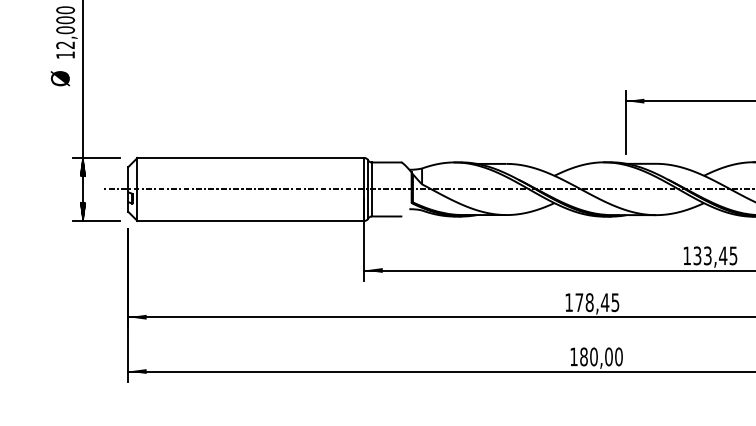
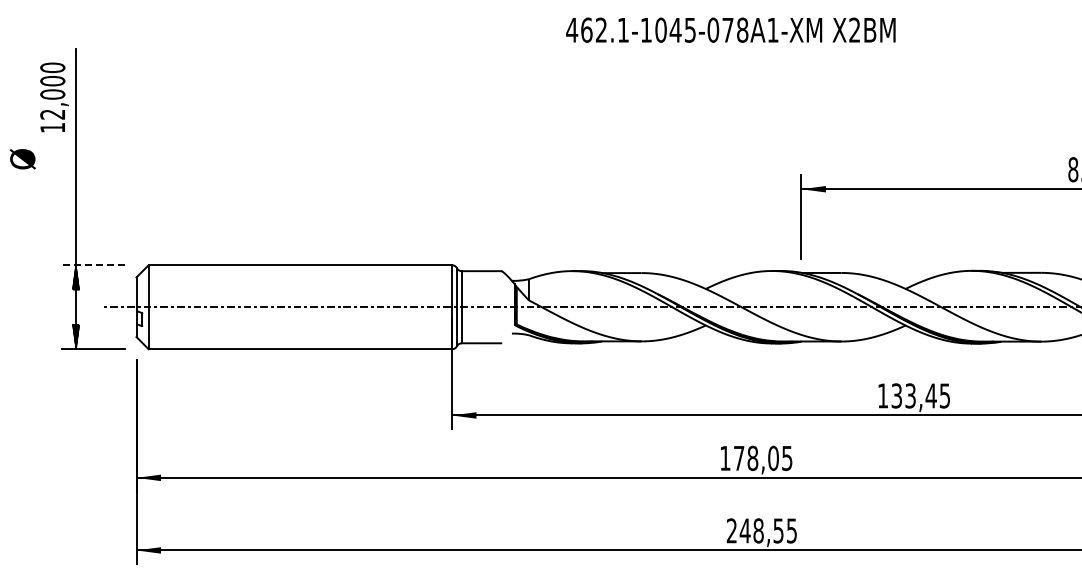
text: (60, 78) -> (22, 159), moved
line: (96, 158) -> (93, 265), solid -> dashed
text: (605, 301) -> (773, 457), 178,45 -> 178,05
text: (596, 356) -> (761, 530), 180,00 -> 248,55

